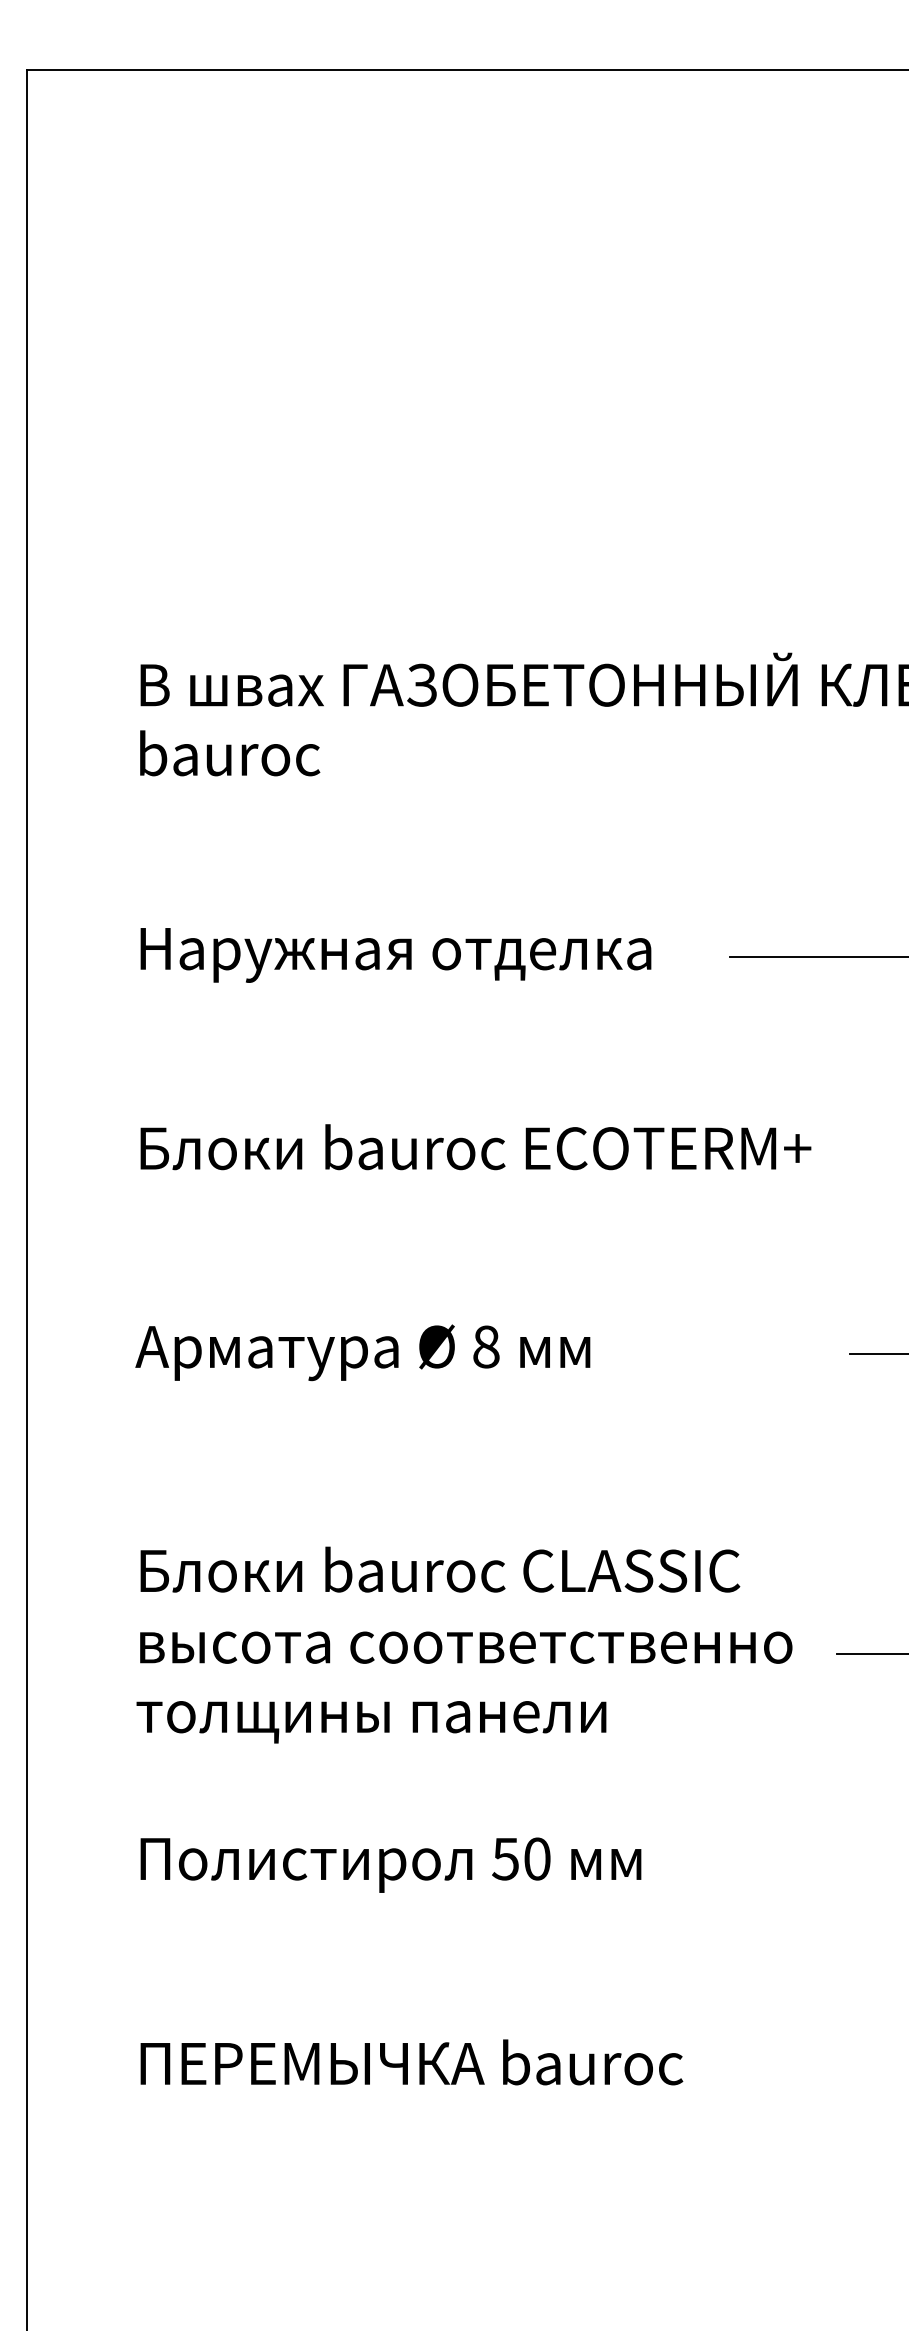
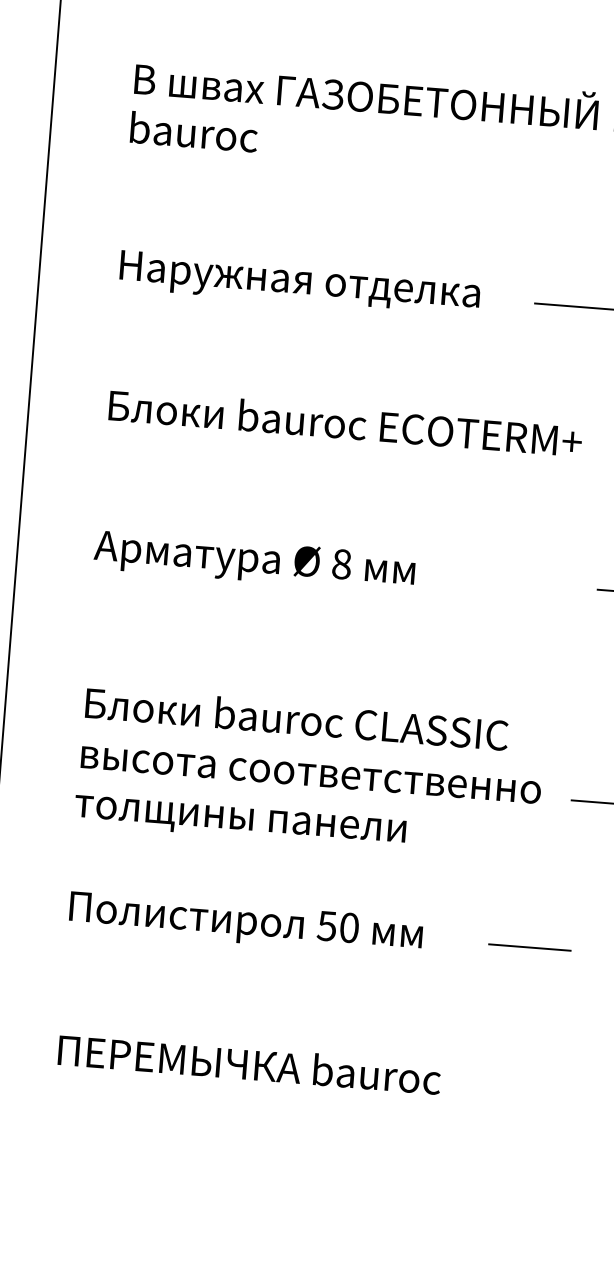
line: (793, 1866) -> (529, 947), added

